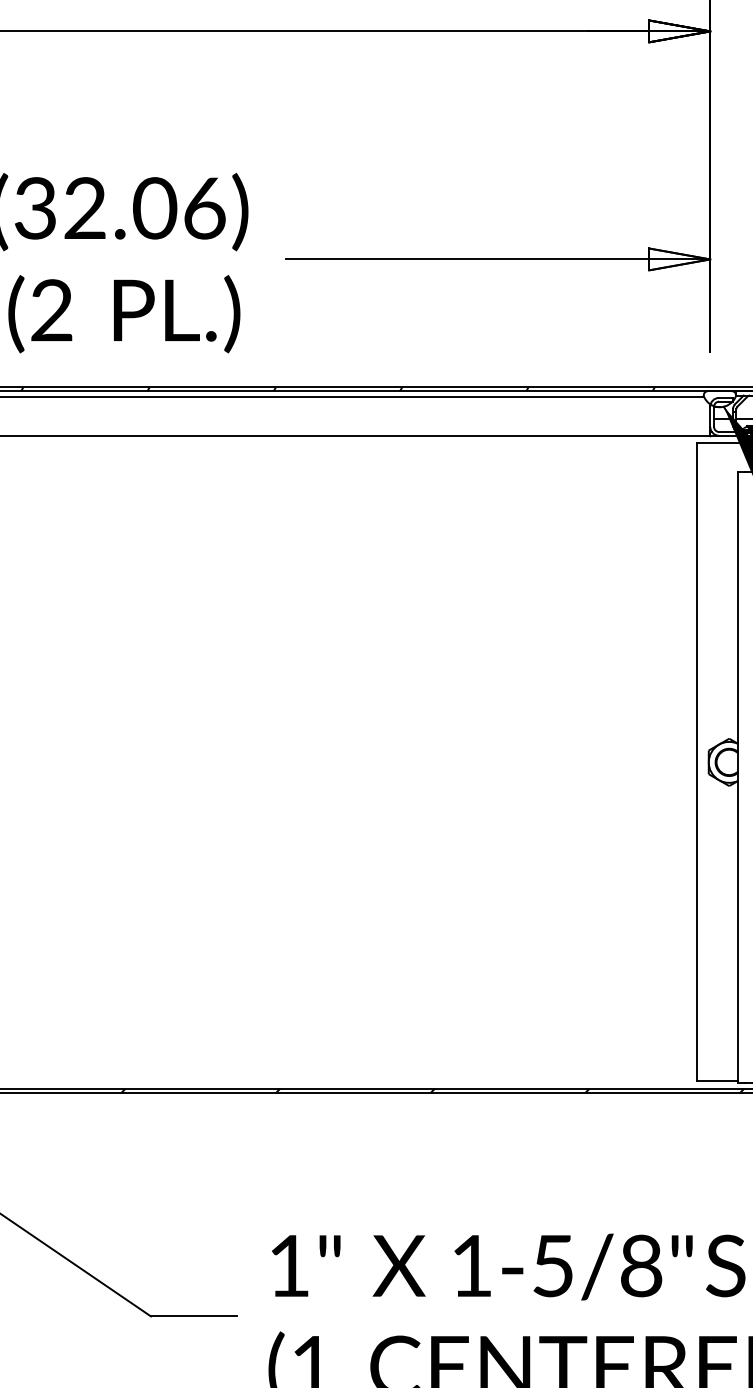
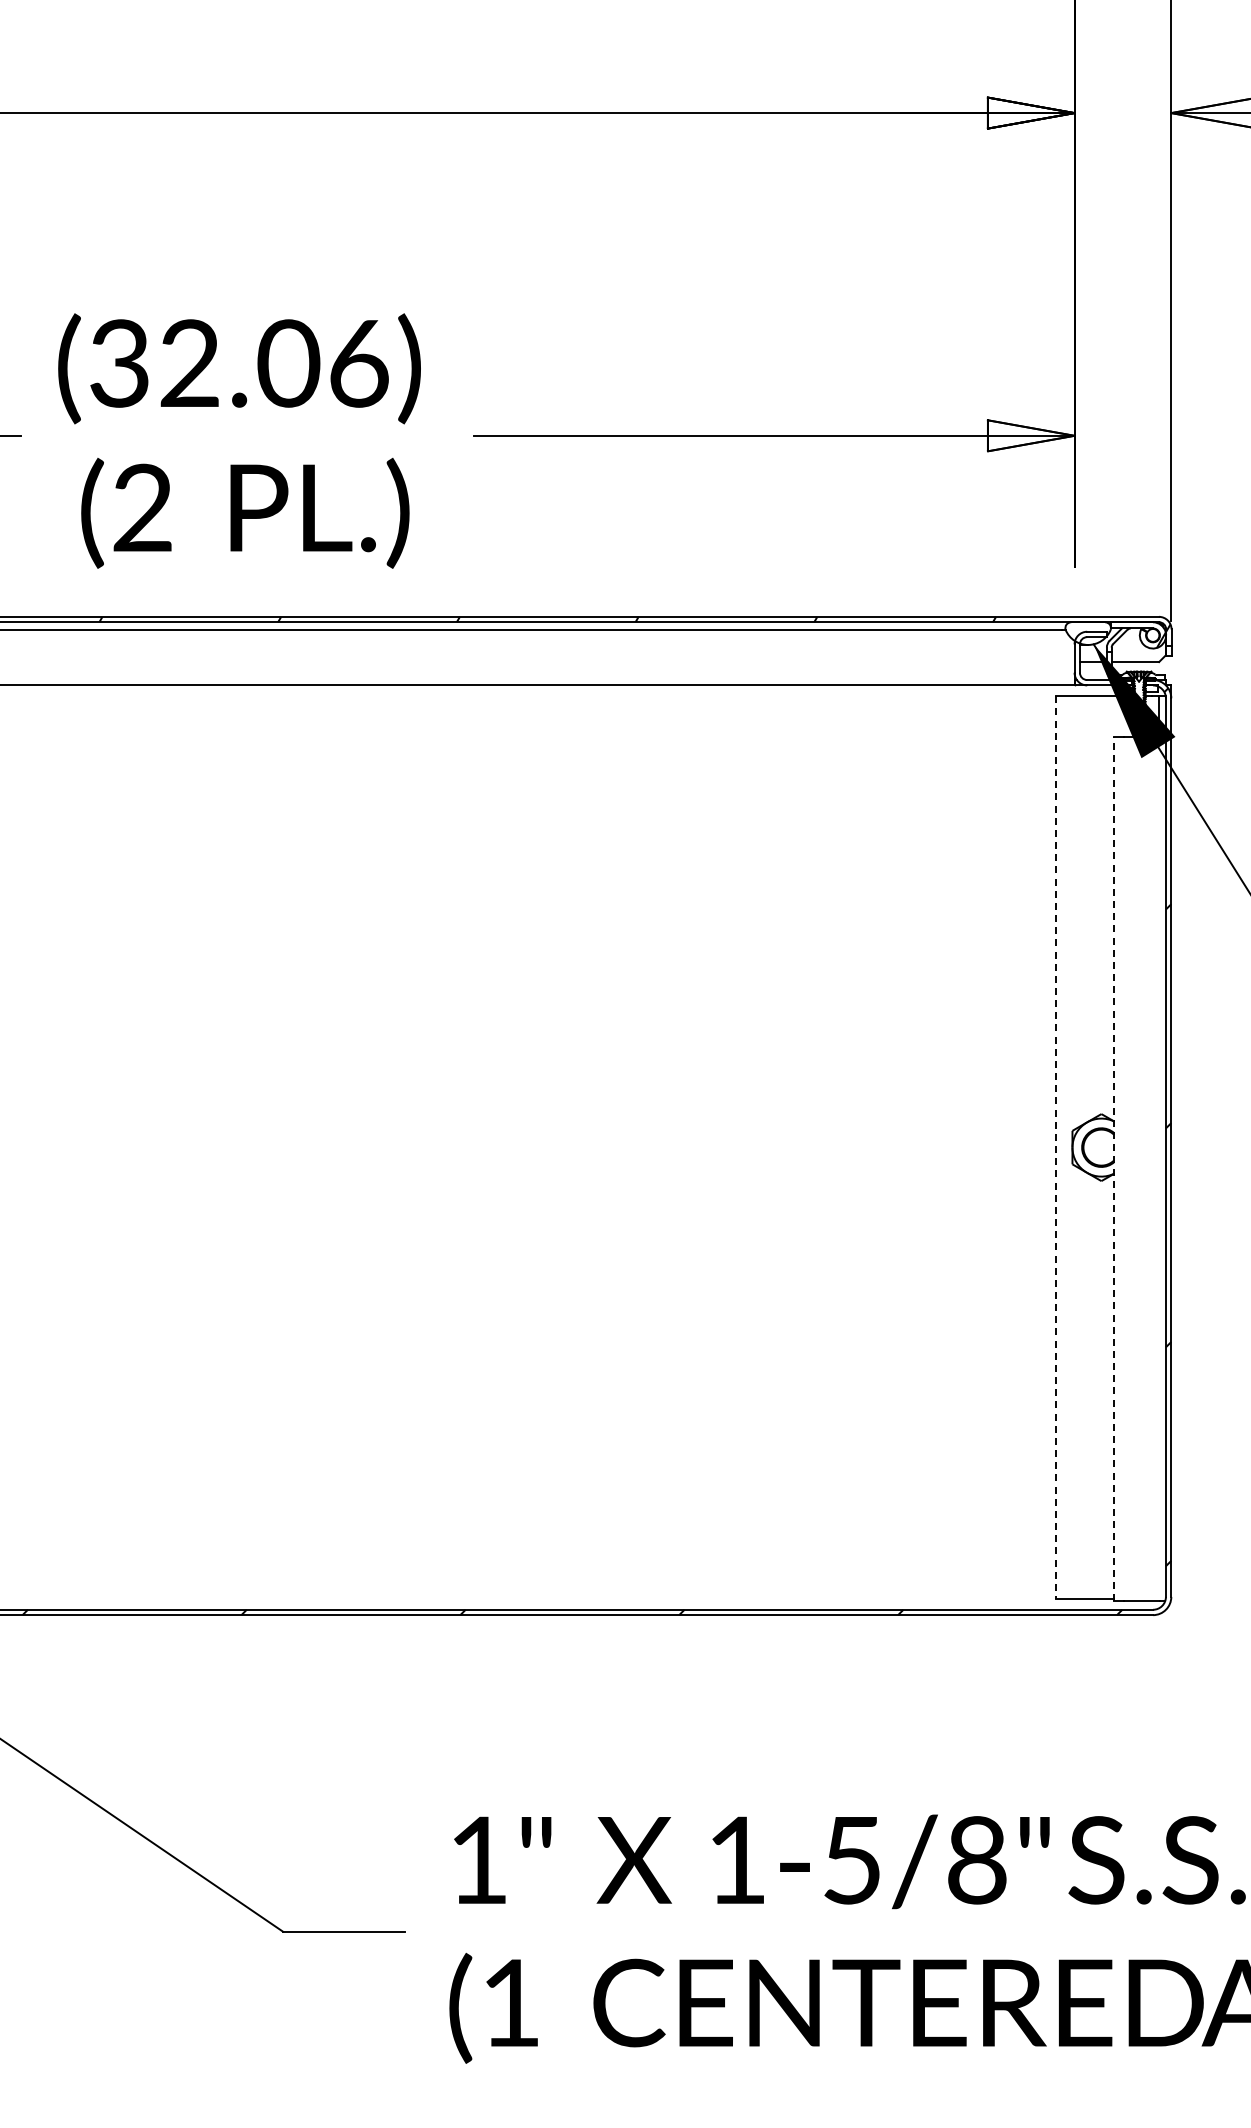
line: (697, 763) -> (1056, 1148), solid -> dashed
line: (738, 777) -> (1114, 1168), solid -> dashed

